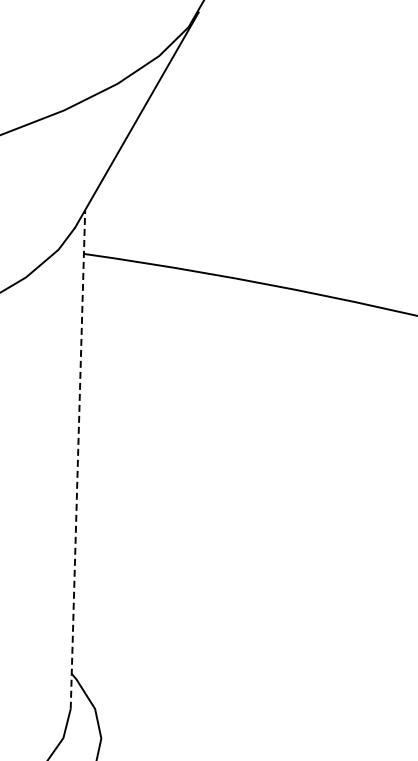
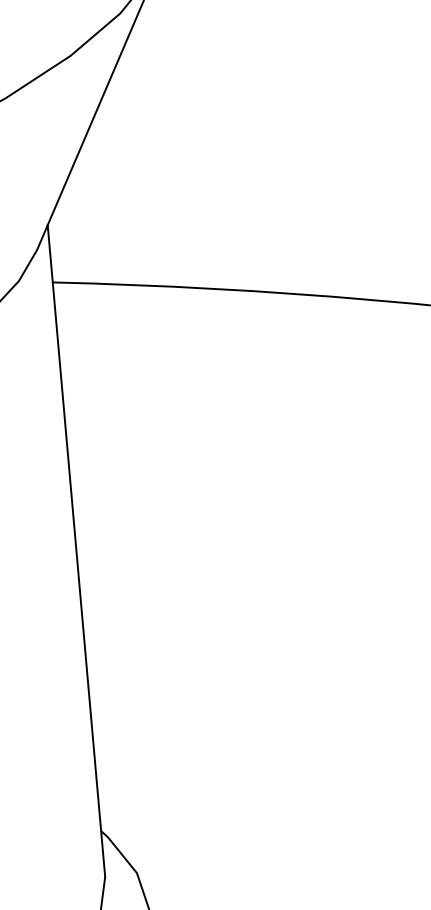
line: (77, 458) -> (75, 549), dashed -> solid

